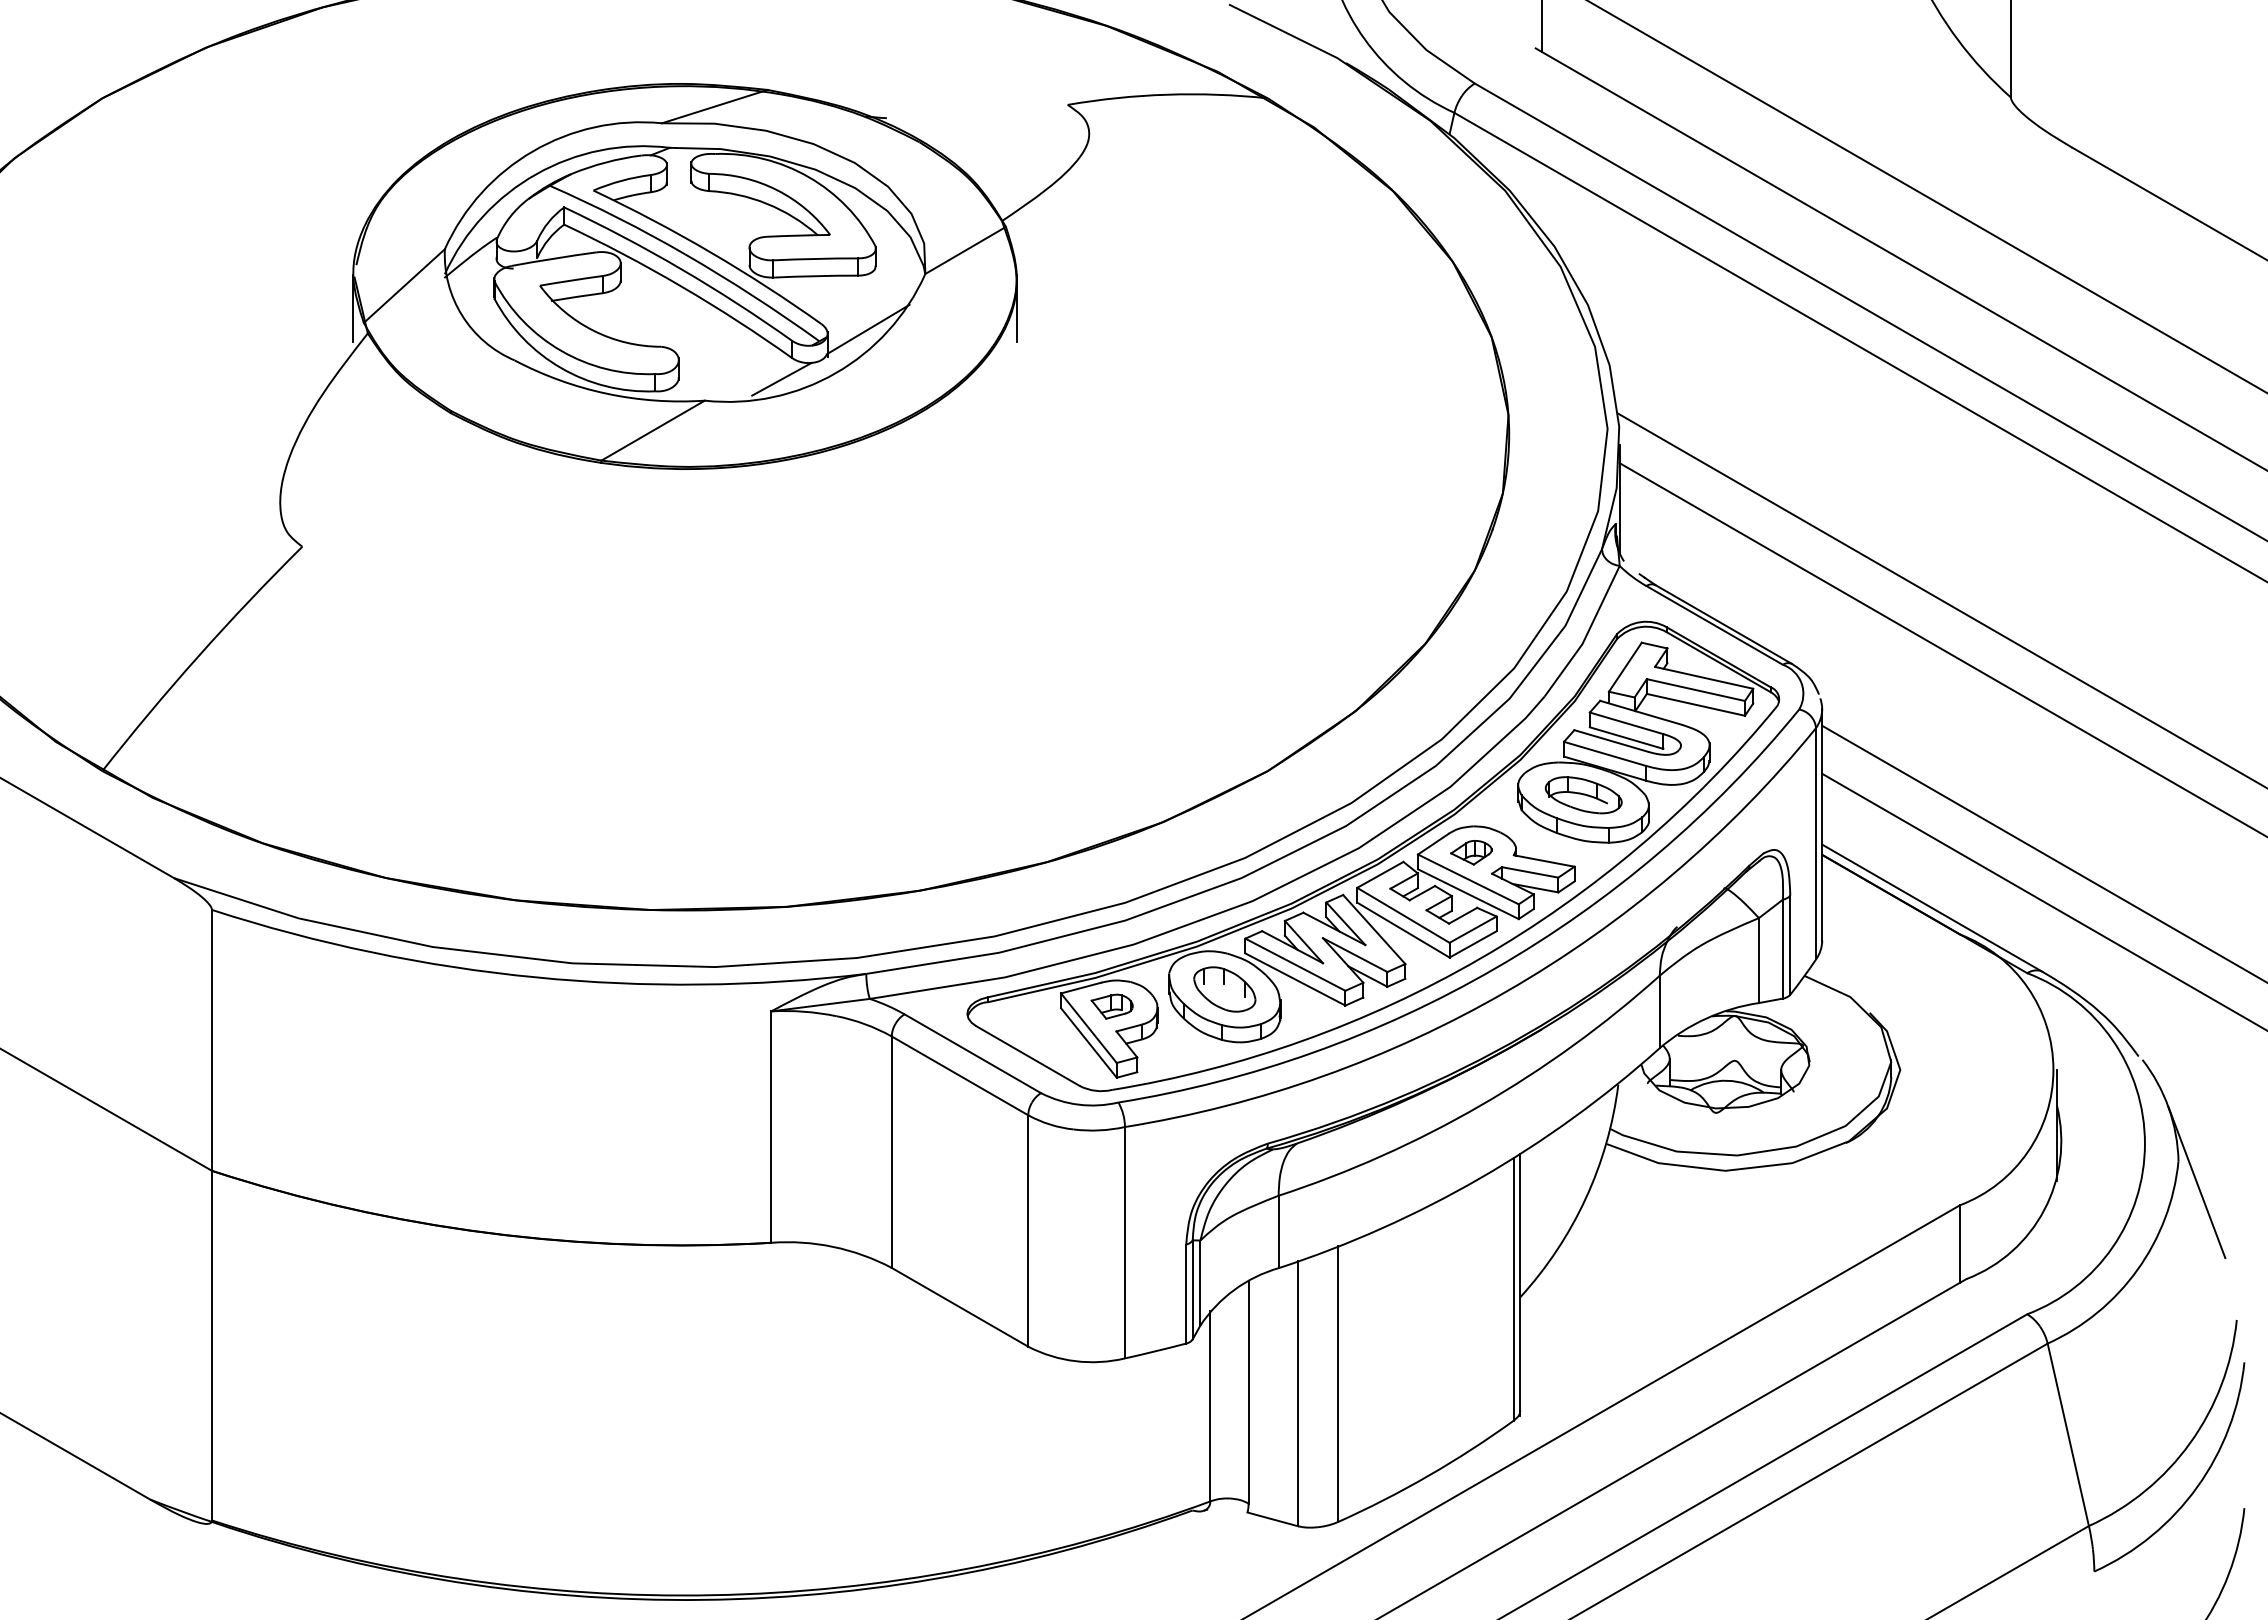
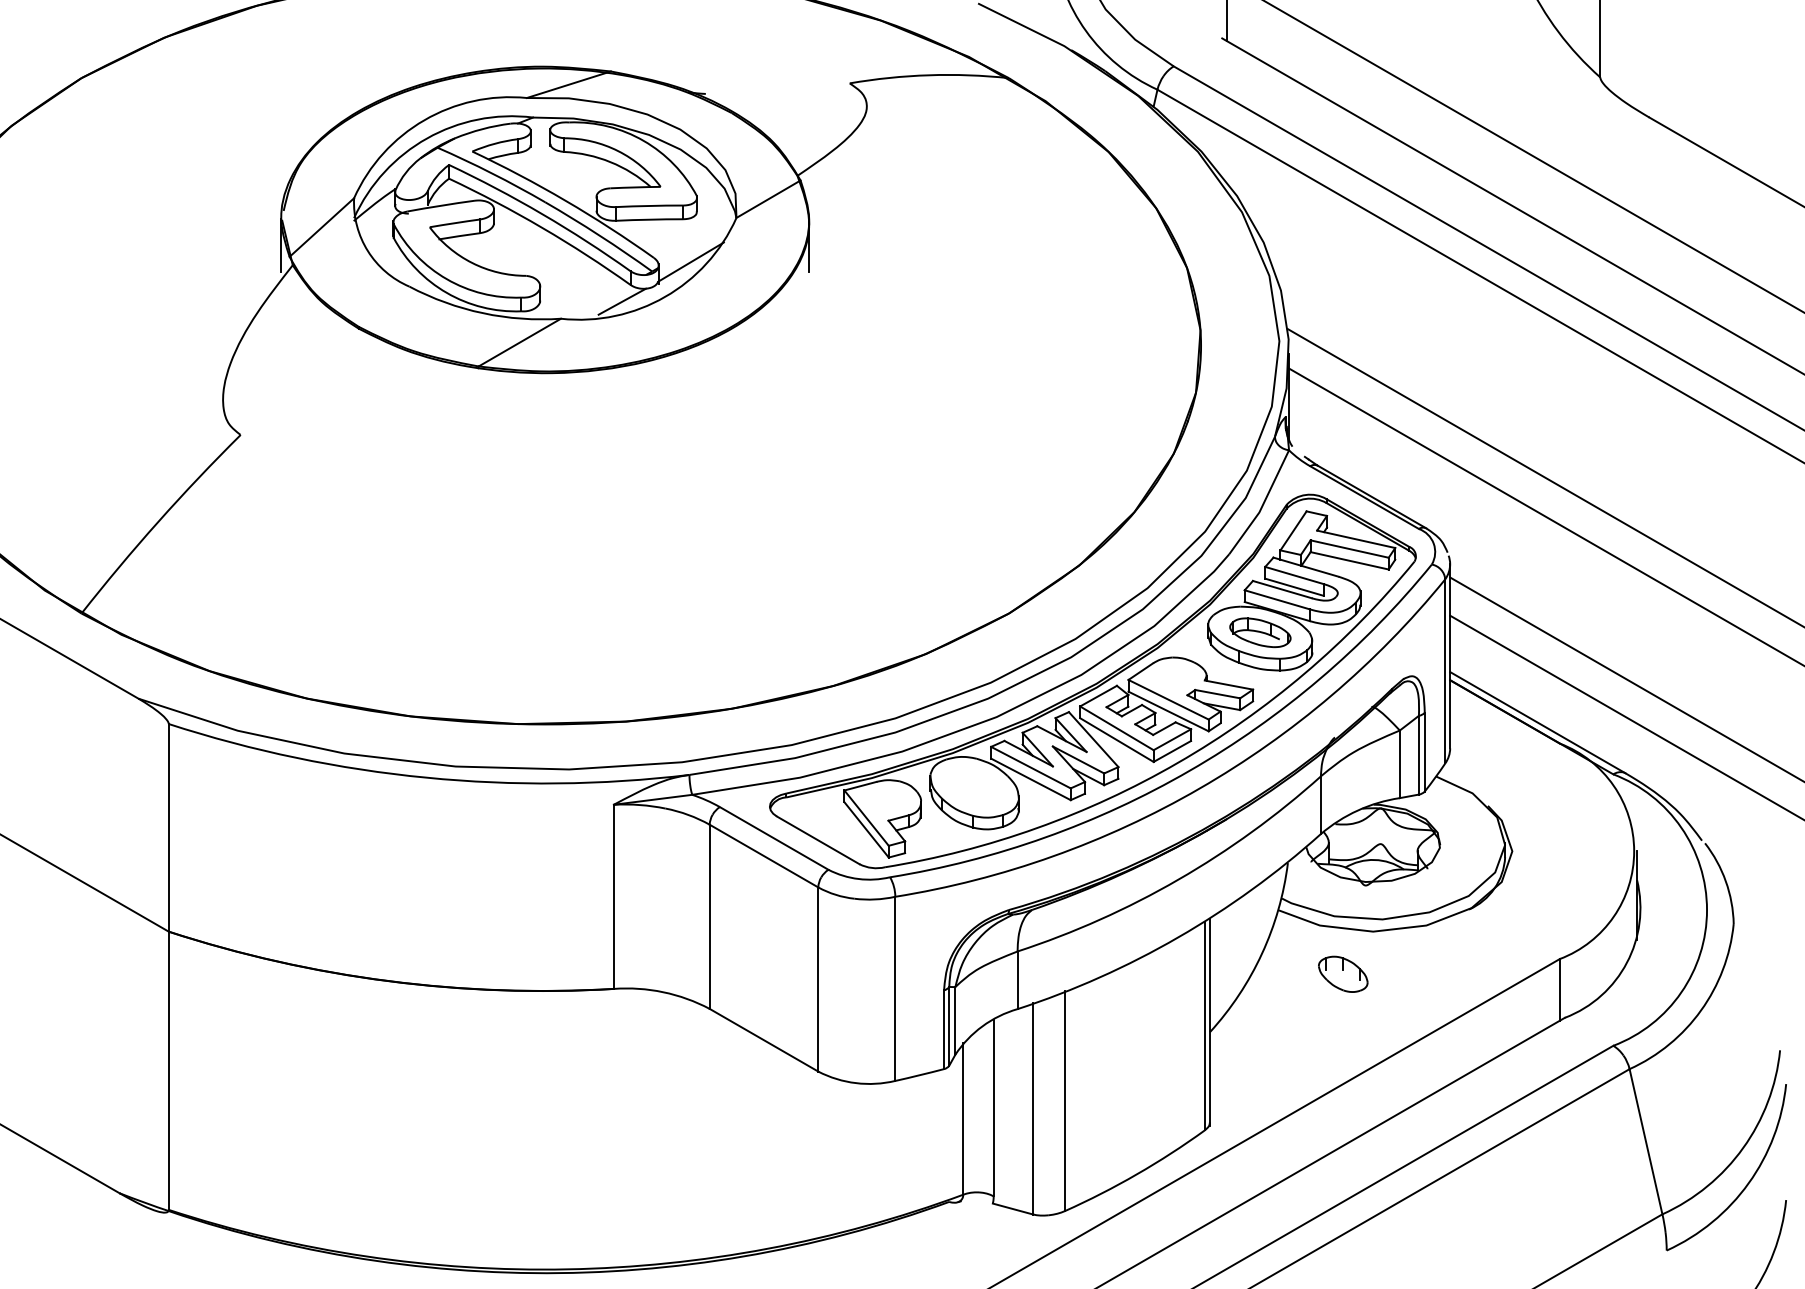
part: (1471, 852) -> (1171, 678), removed
part: (1224, 989) -> (1342, 974), moved
part: (1111, 1006) -> (884, 800), removed
line: (2196, 1182) -> (1748, 940), removed

